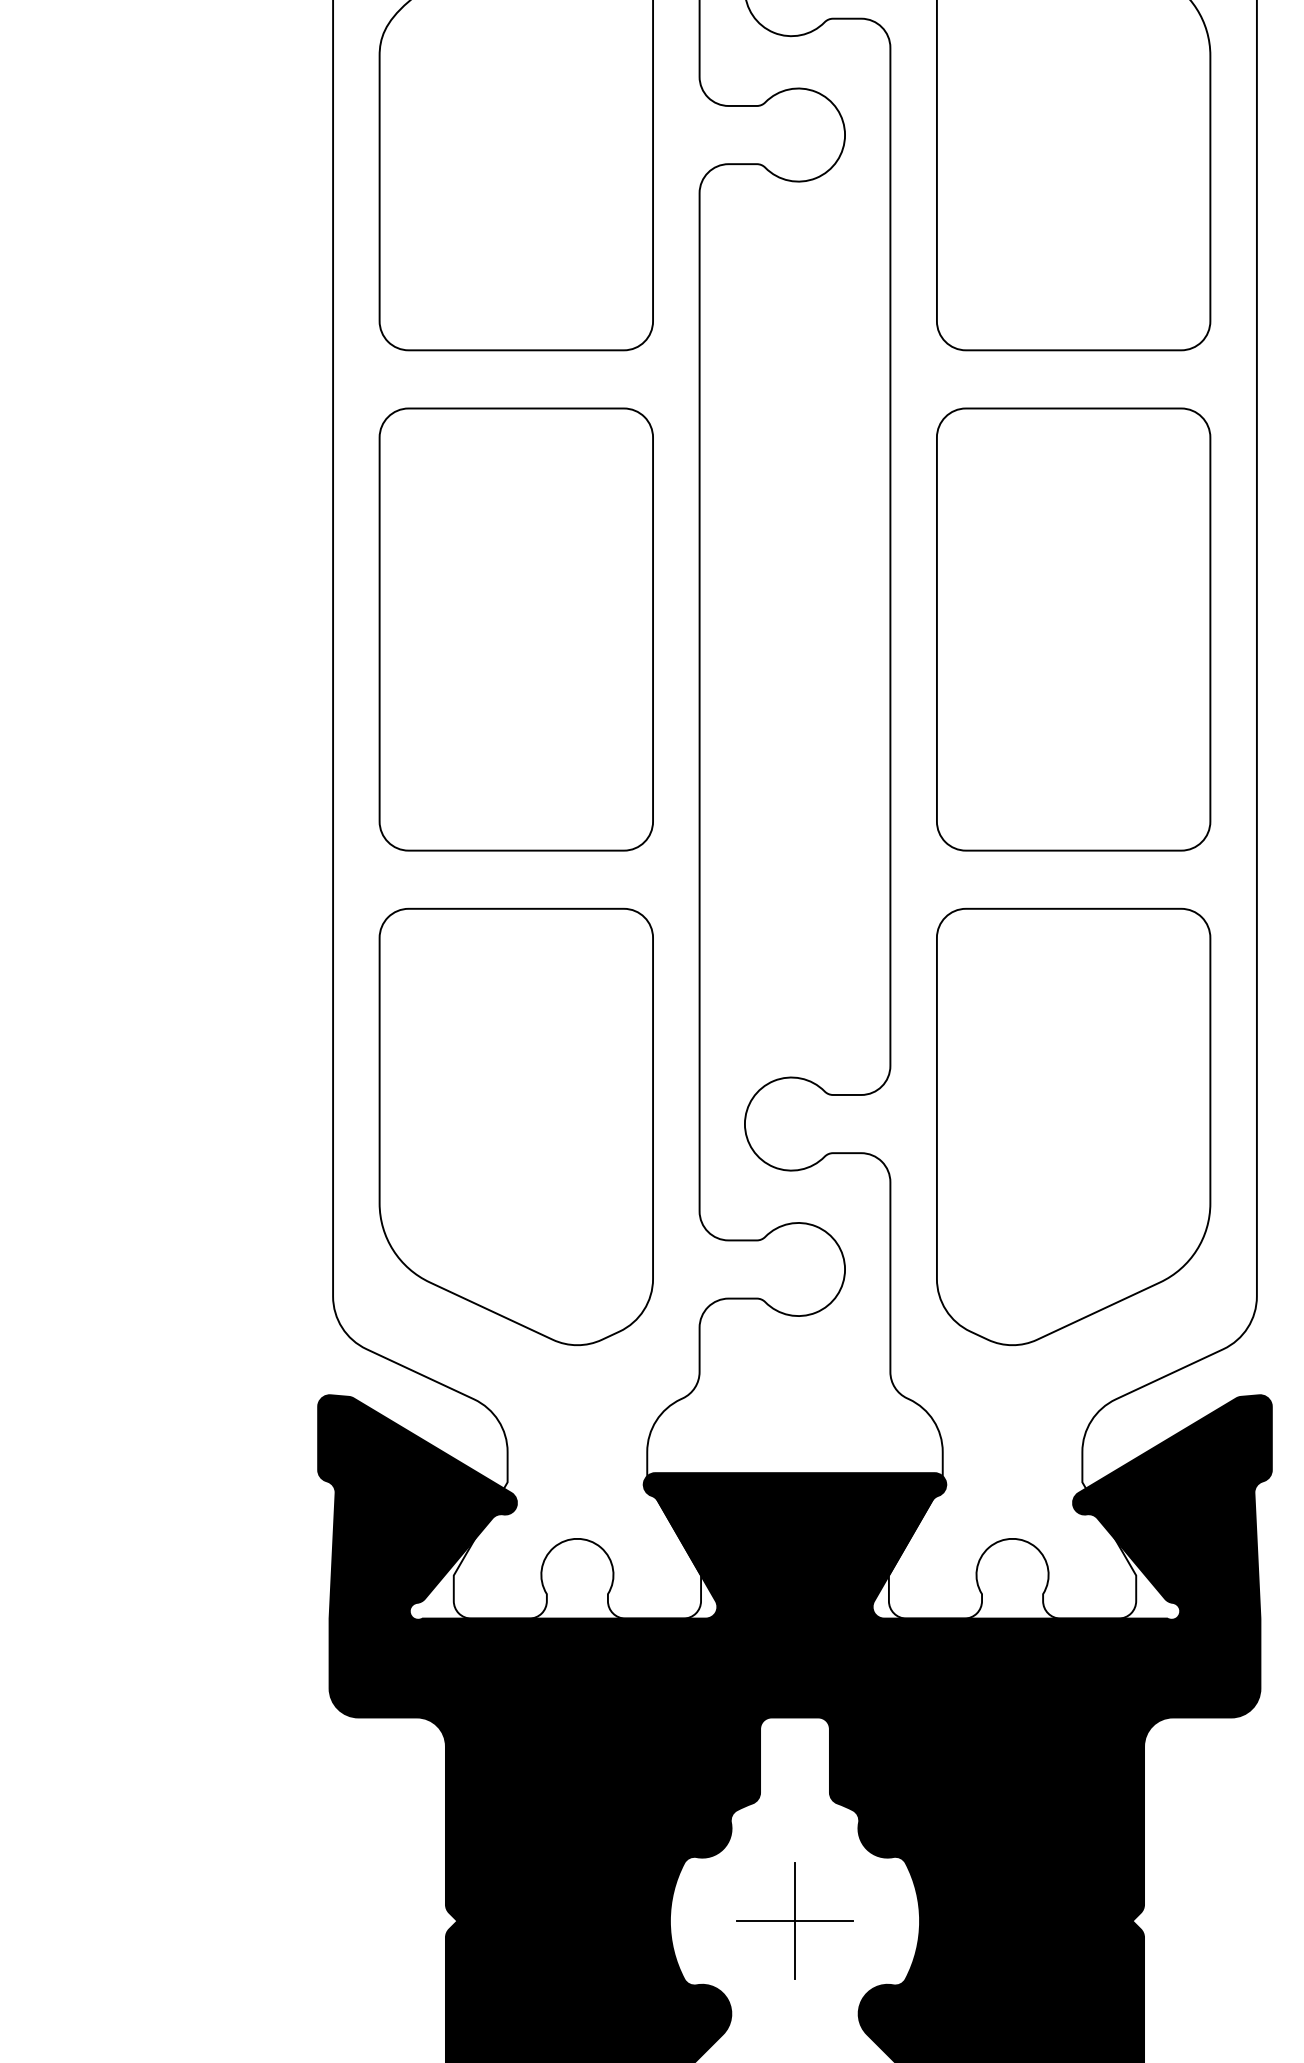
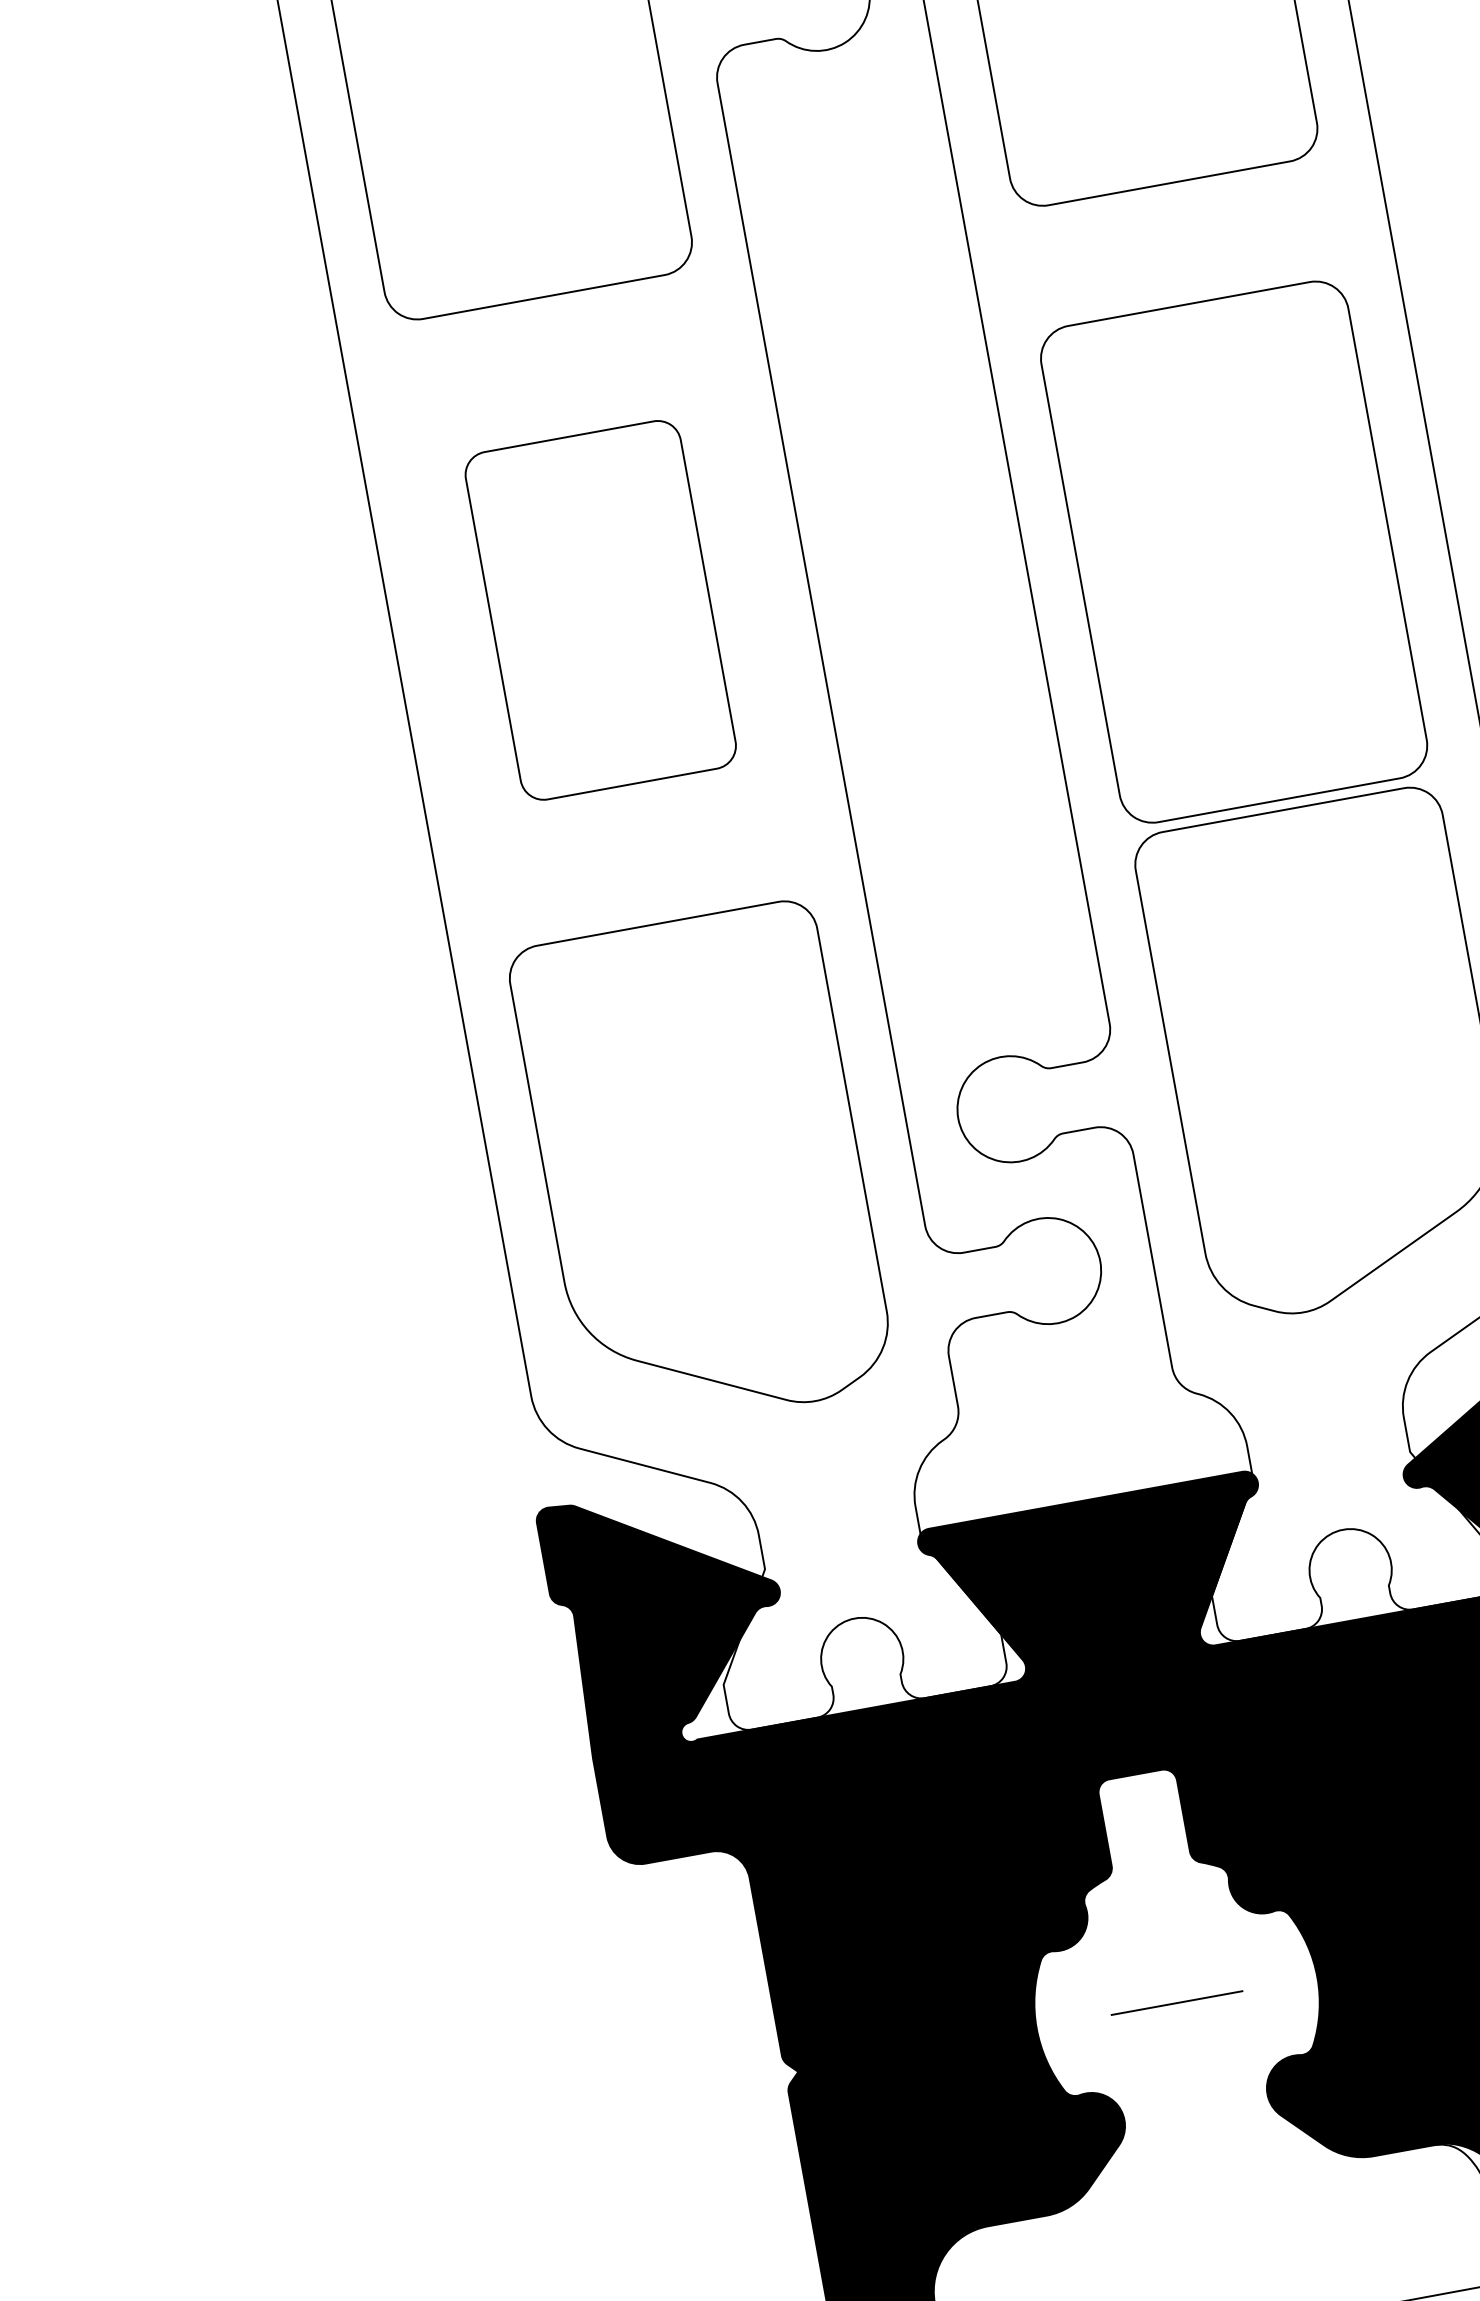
part: (515, 629) -> (599, 610), size x0.7
part: (1073, 629) -> (1233, 552), moved
line: (794, 1920) -> (1176, 2002), removed

